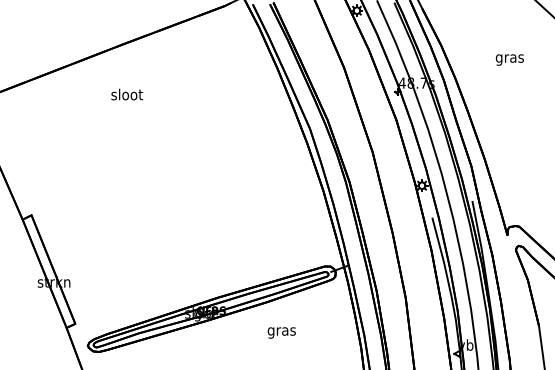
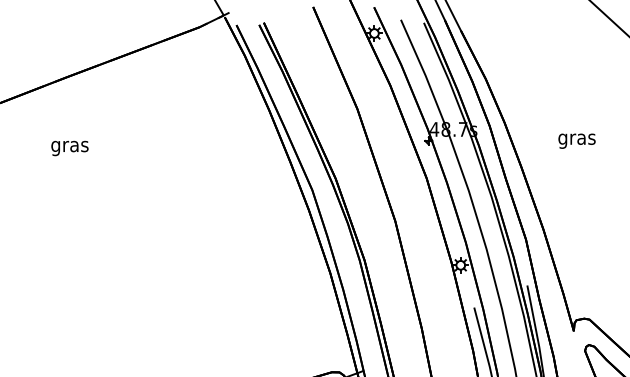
text: (509, 59) -> (576, 140), moved
text: (127, 95) -> (70, 145), sloot -> gras

